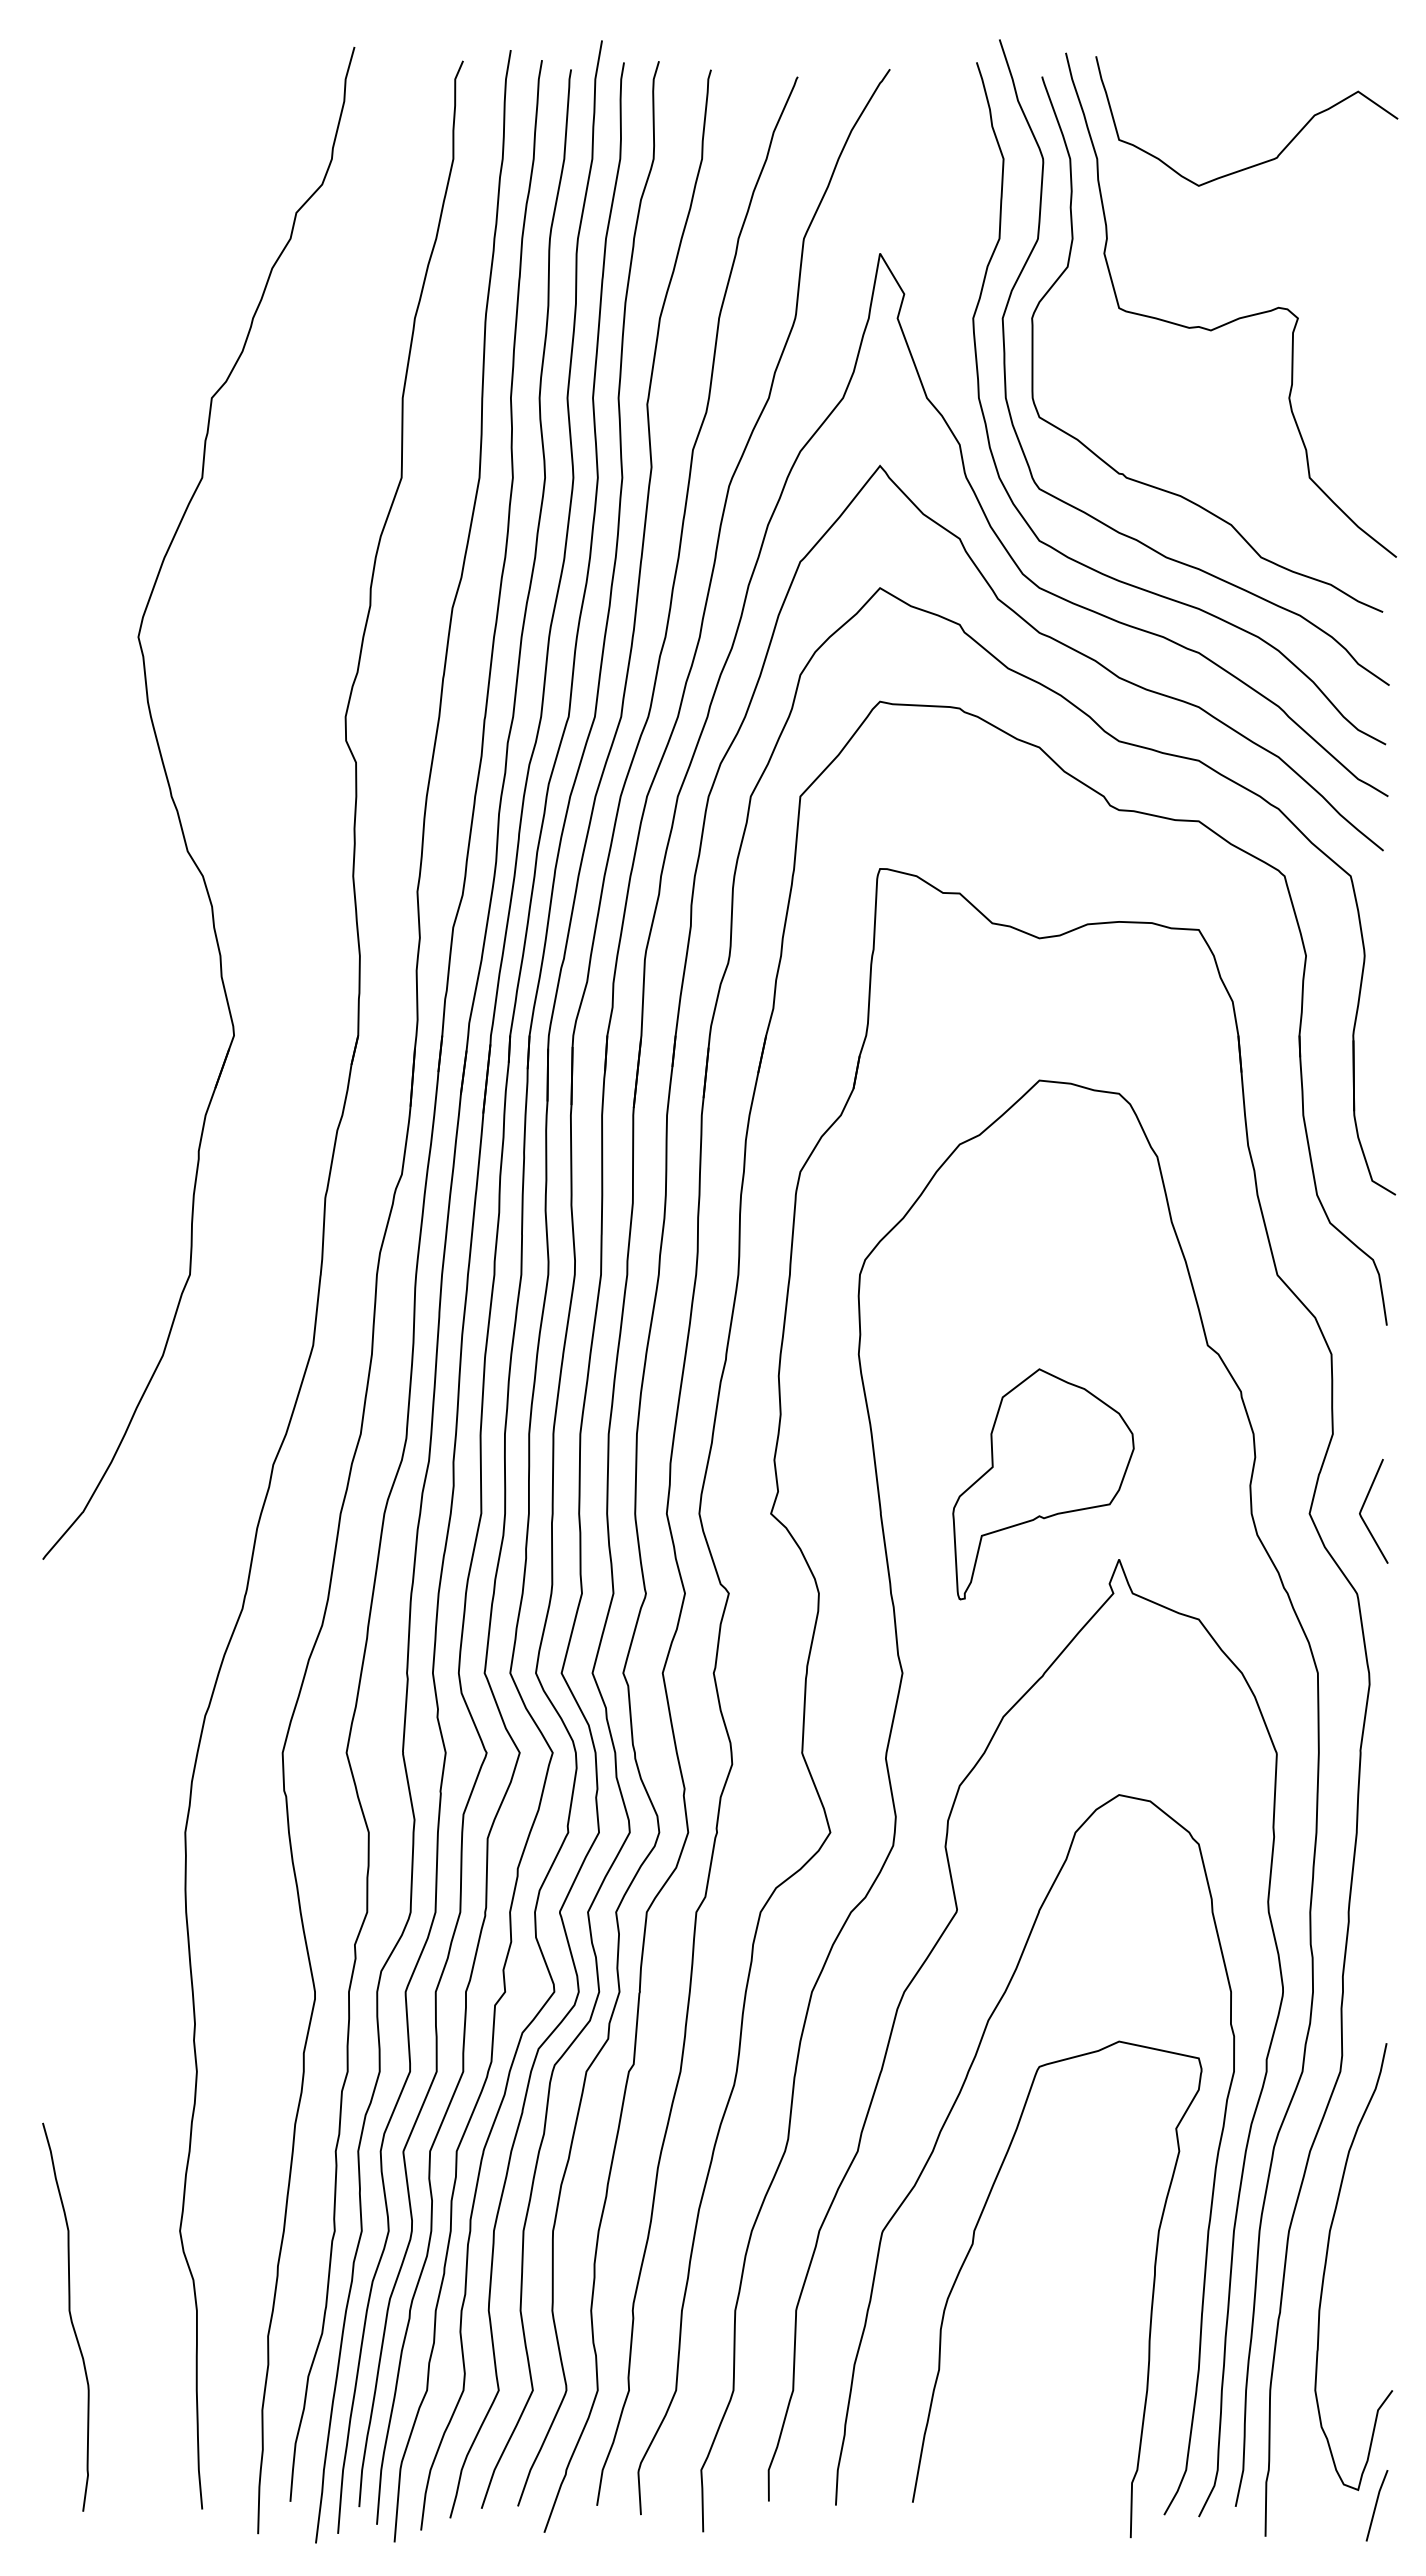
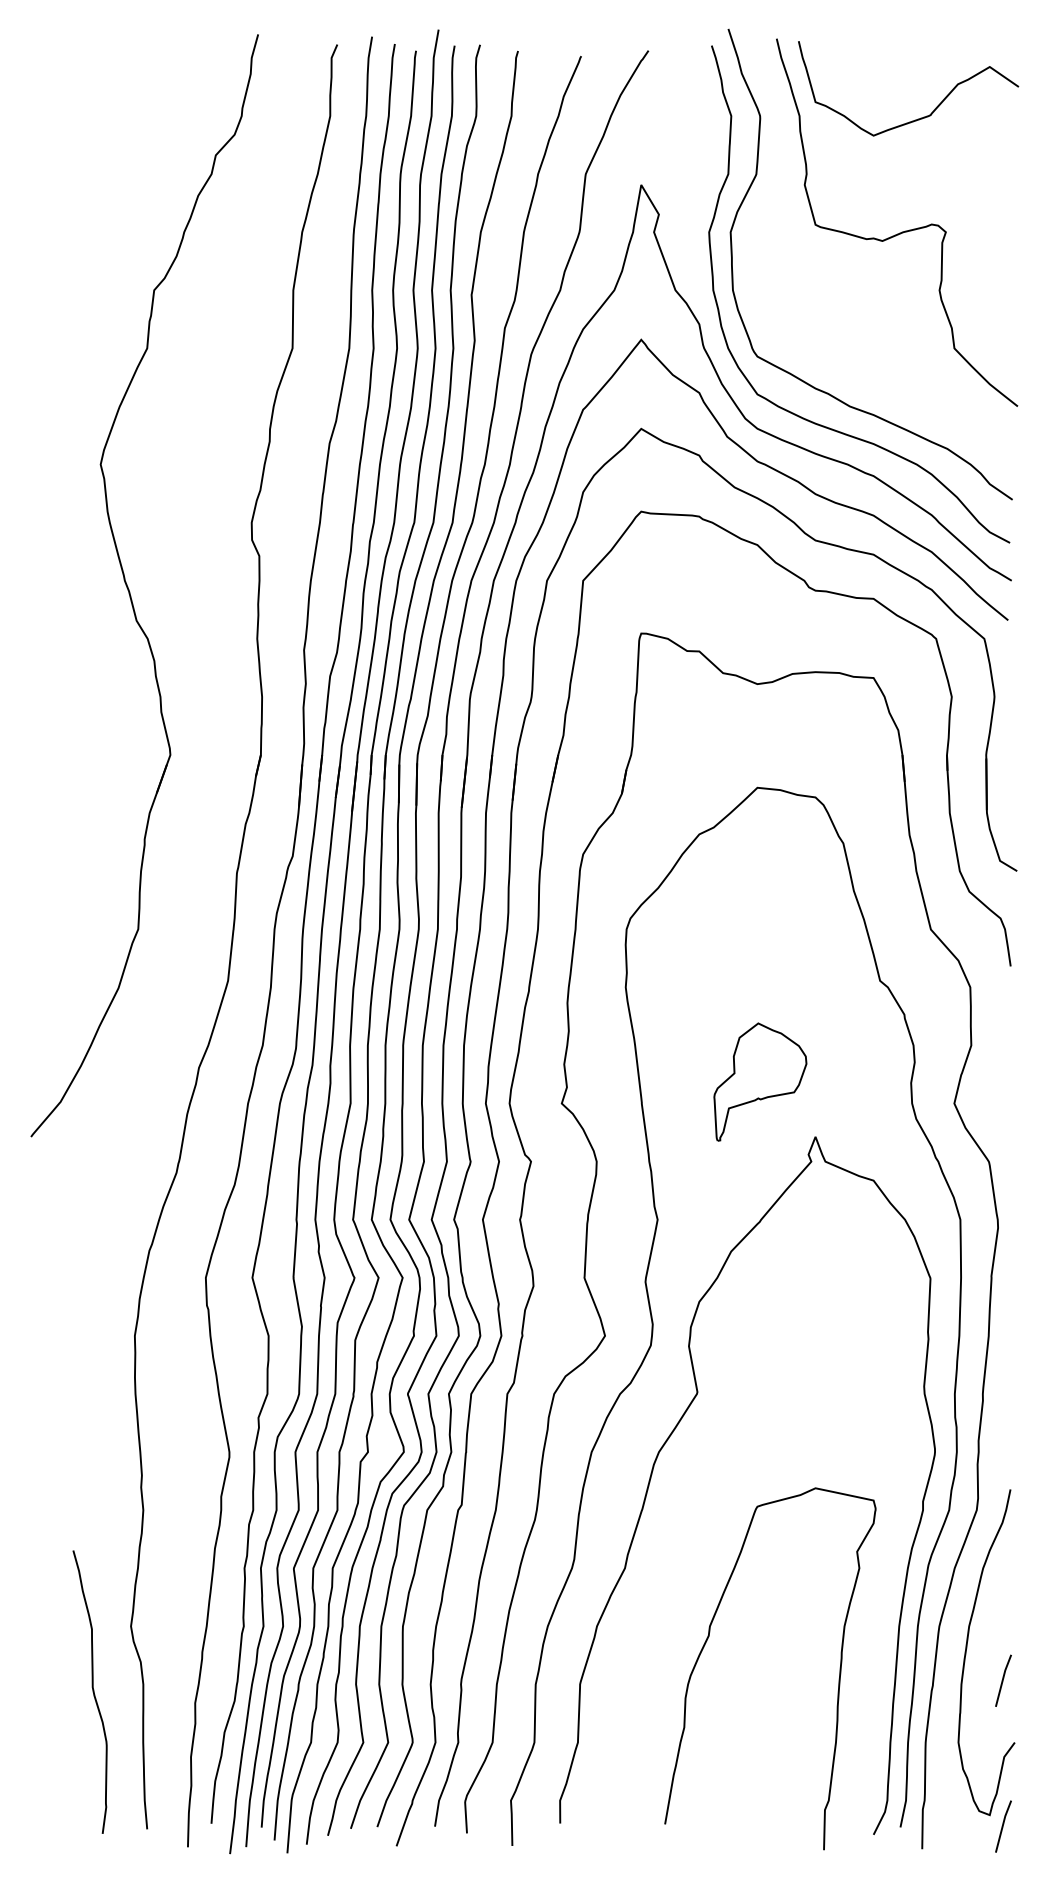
curve: (1158, 487) -> (844, 355), removed
part: (1043, 1484) -> (760, 1082), size x0.7
line: (1363, 1507) -> (993, 1098), removed
curve: (950, 2113) -> (692, 1540), removed
line: (1376, 2305) -> (1003, 1680), added
curve: (69, 2316) -> (92, 1691), moved

